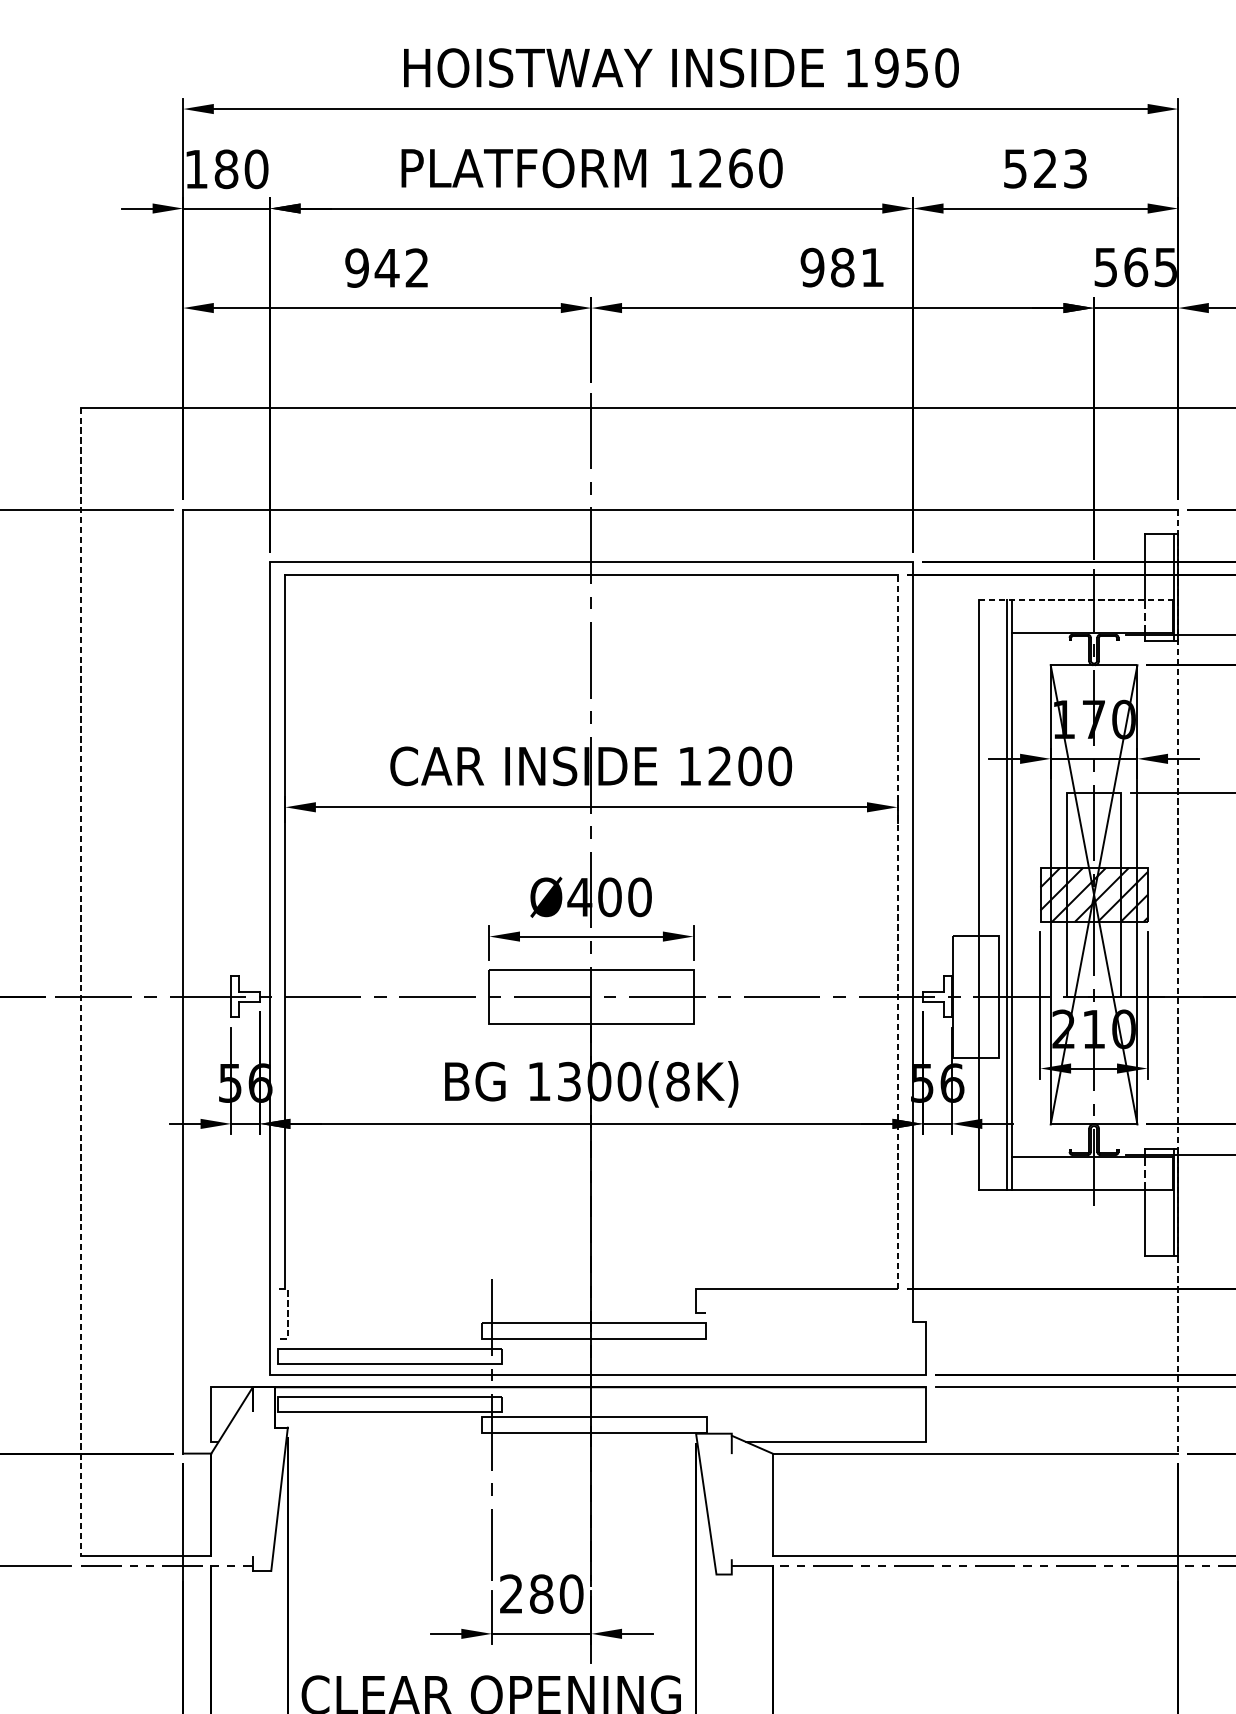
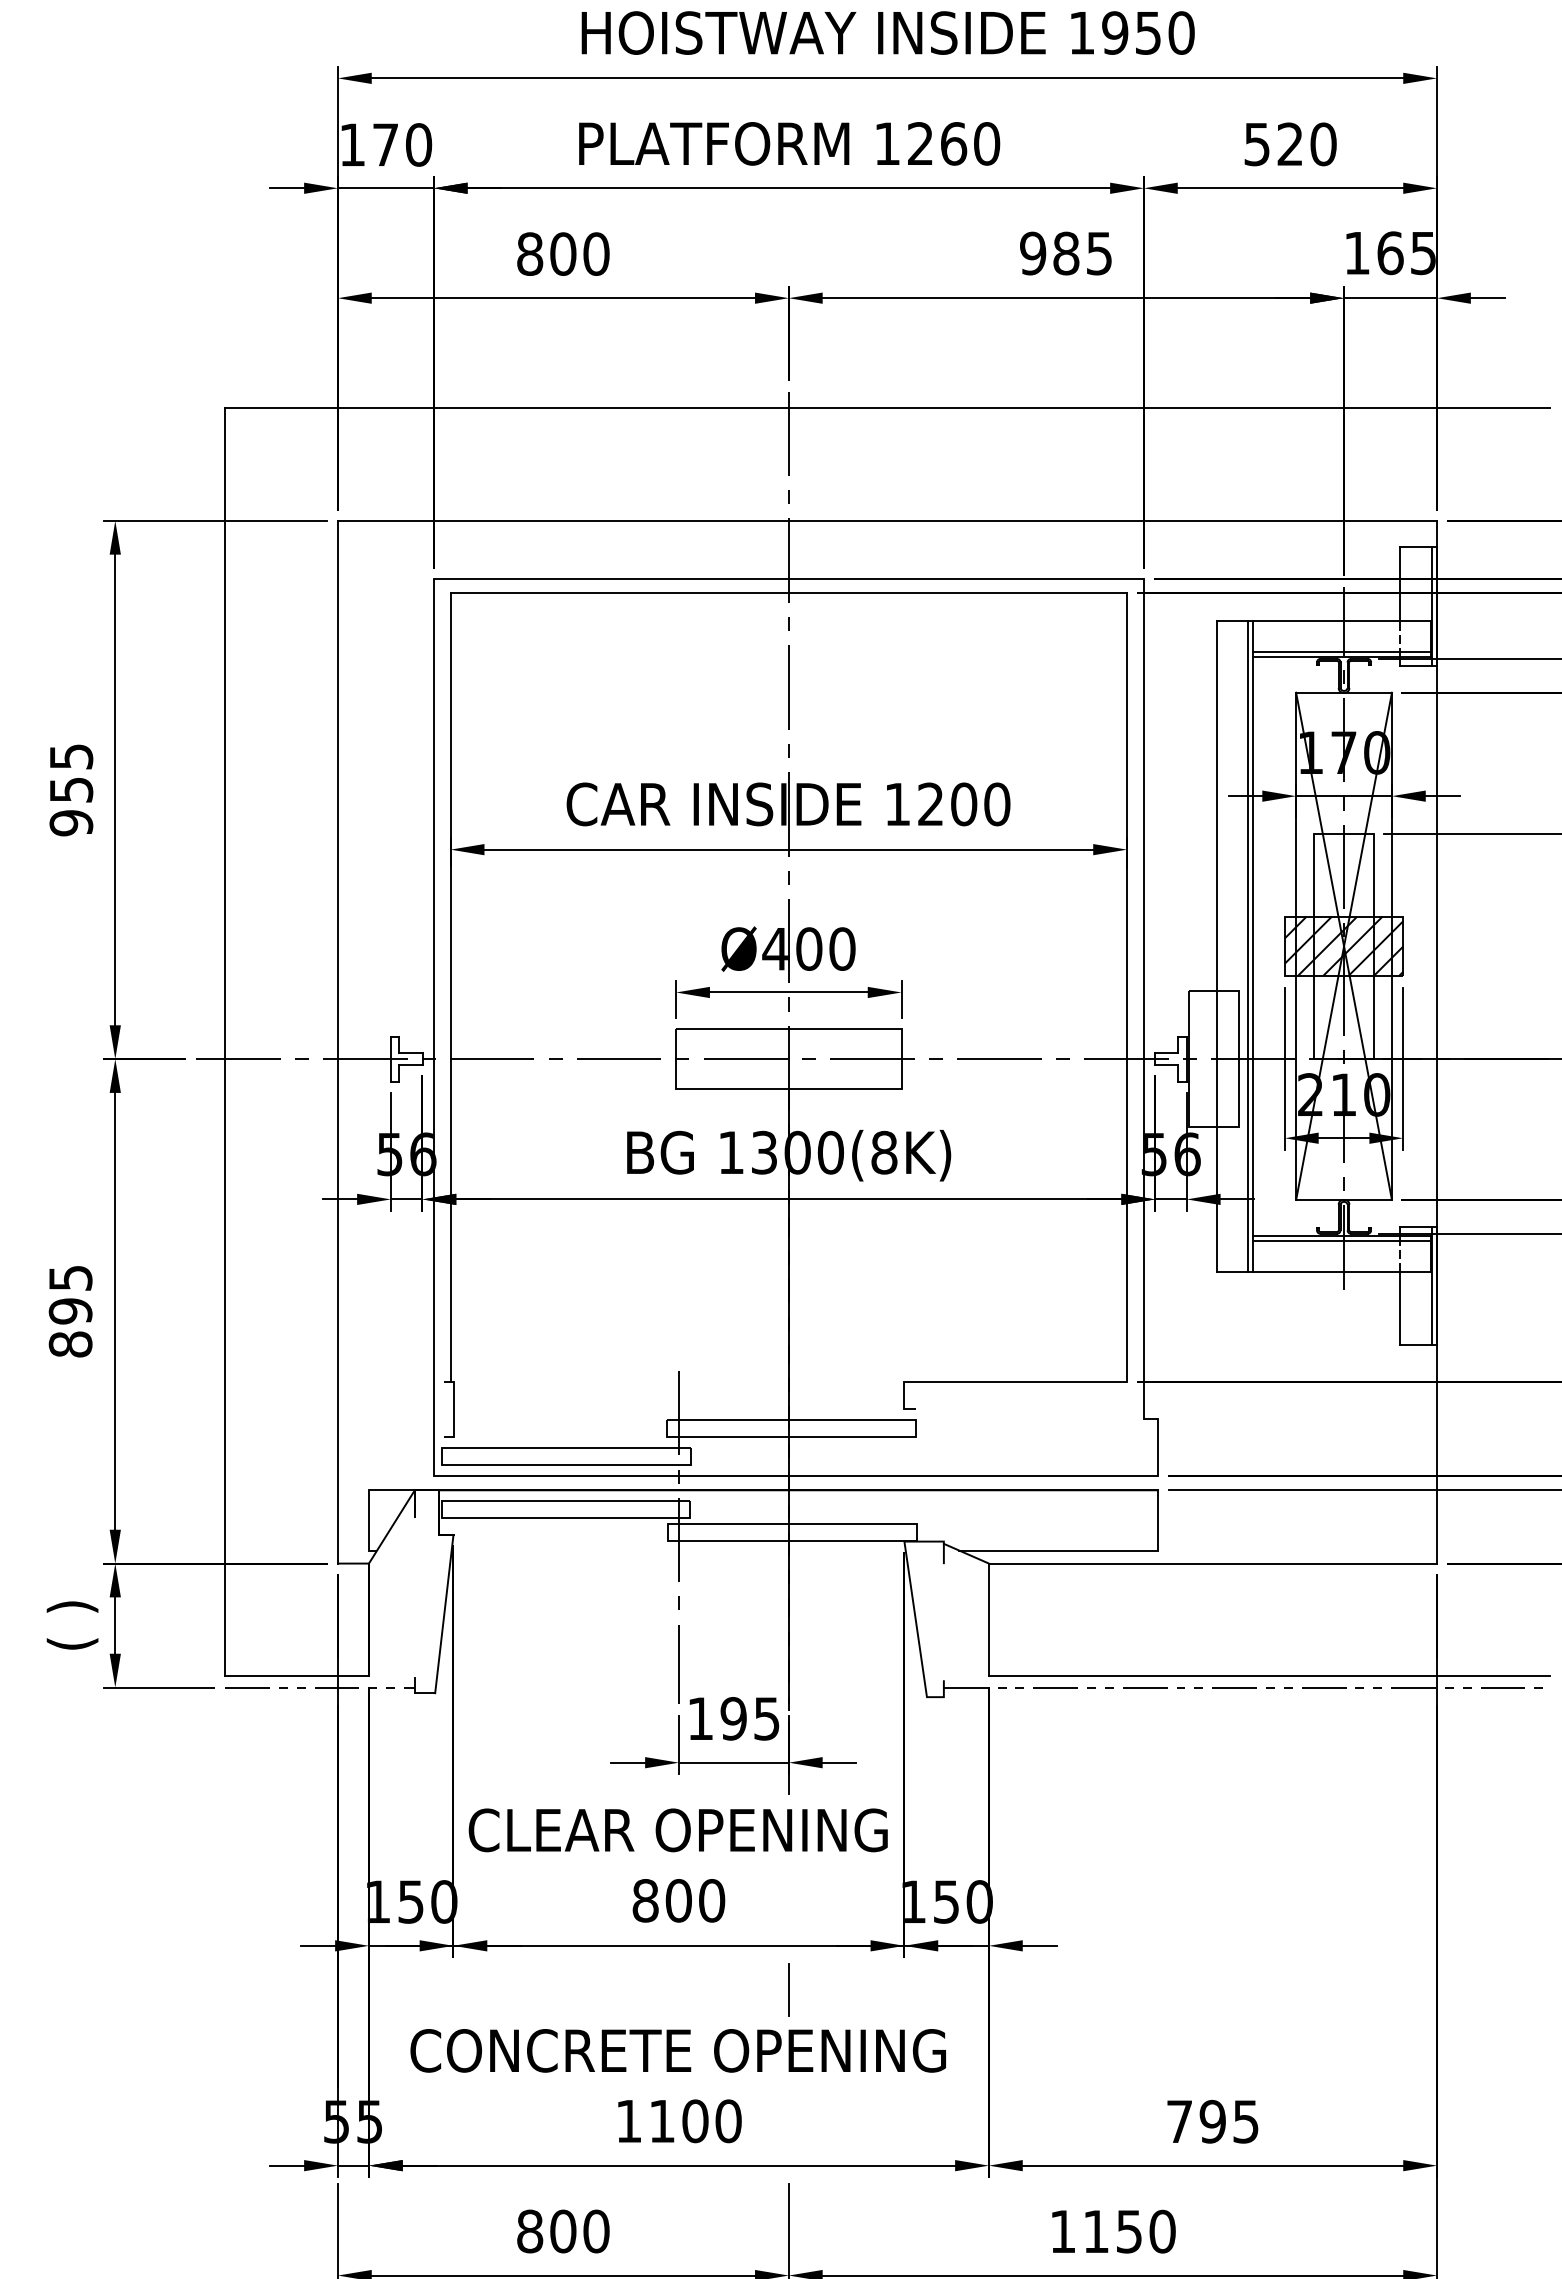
text: (226, 168) -> (385, 144), 180 -> 170
text: (1075, 168) -> (1323, 144), 523 -> 520
text: (387, 267) -> (563, 253), 942 -> 800
text: (872, 267) -> (1099, 253), 981 -> 985
text: (1105, 267) -> (1356, 253), 565 -> 165
line: (1076, 599) -> (1324, 620), dashed -> solid
line: (1092, 628) -> (1342, 652), added
line: (898, 932) -> (1127, 987), dashed -> solid
line: (81, 981) -> (225, 1042), dashed -> solid
line: (1178, 981) -> (1437, 1042), dashed -> solid
line: (1092, 1161) -> (1342, 1240), added
line: (287, 1314) -> (453, 1409), dashed -> solid
text: (542, 1593) -> (734, 1718), 280 -> 195

